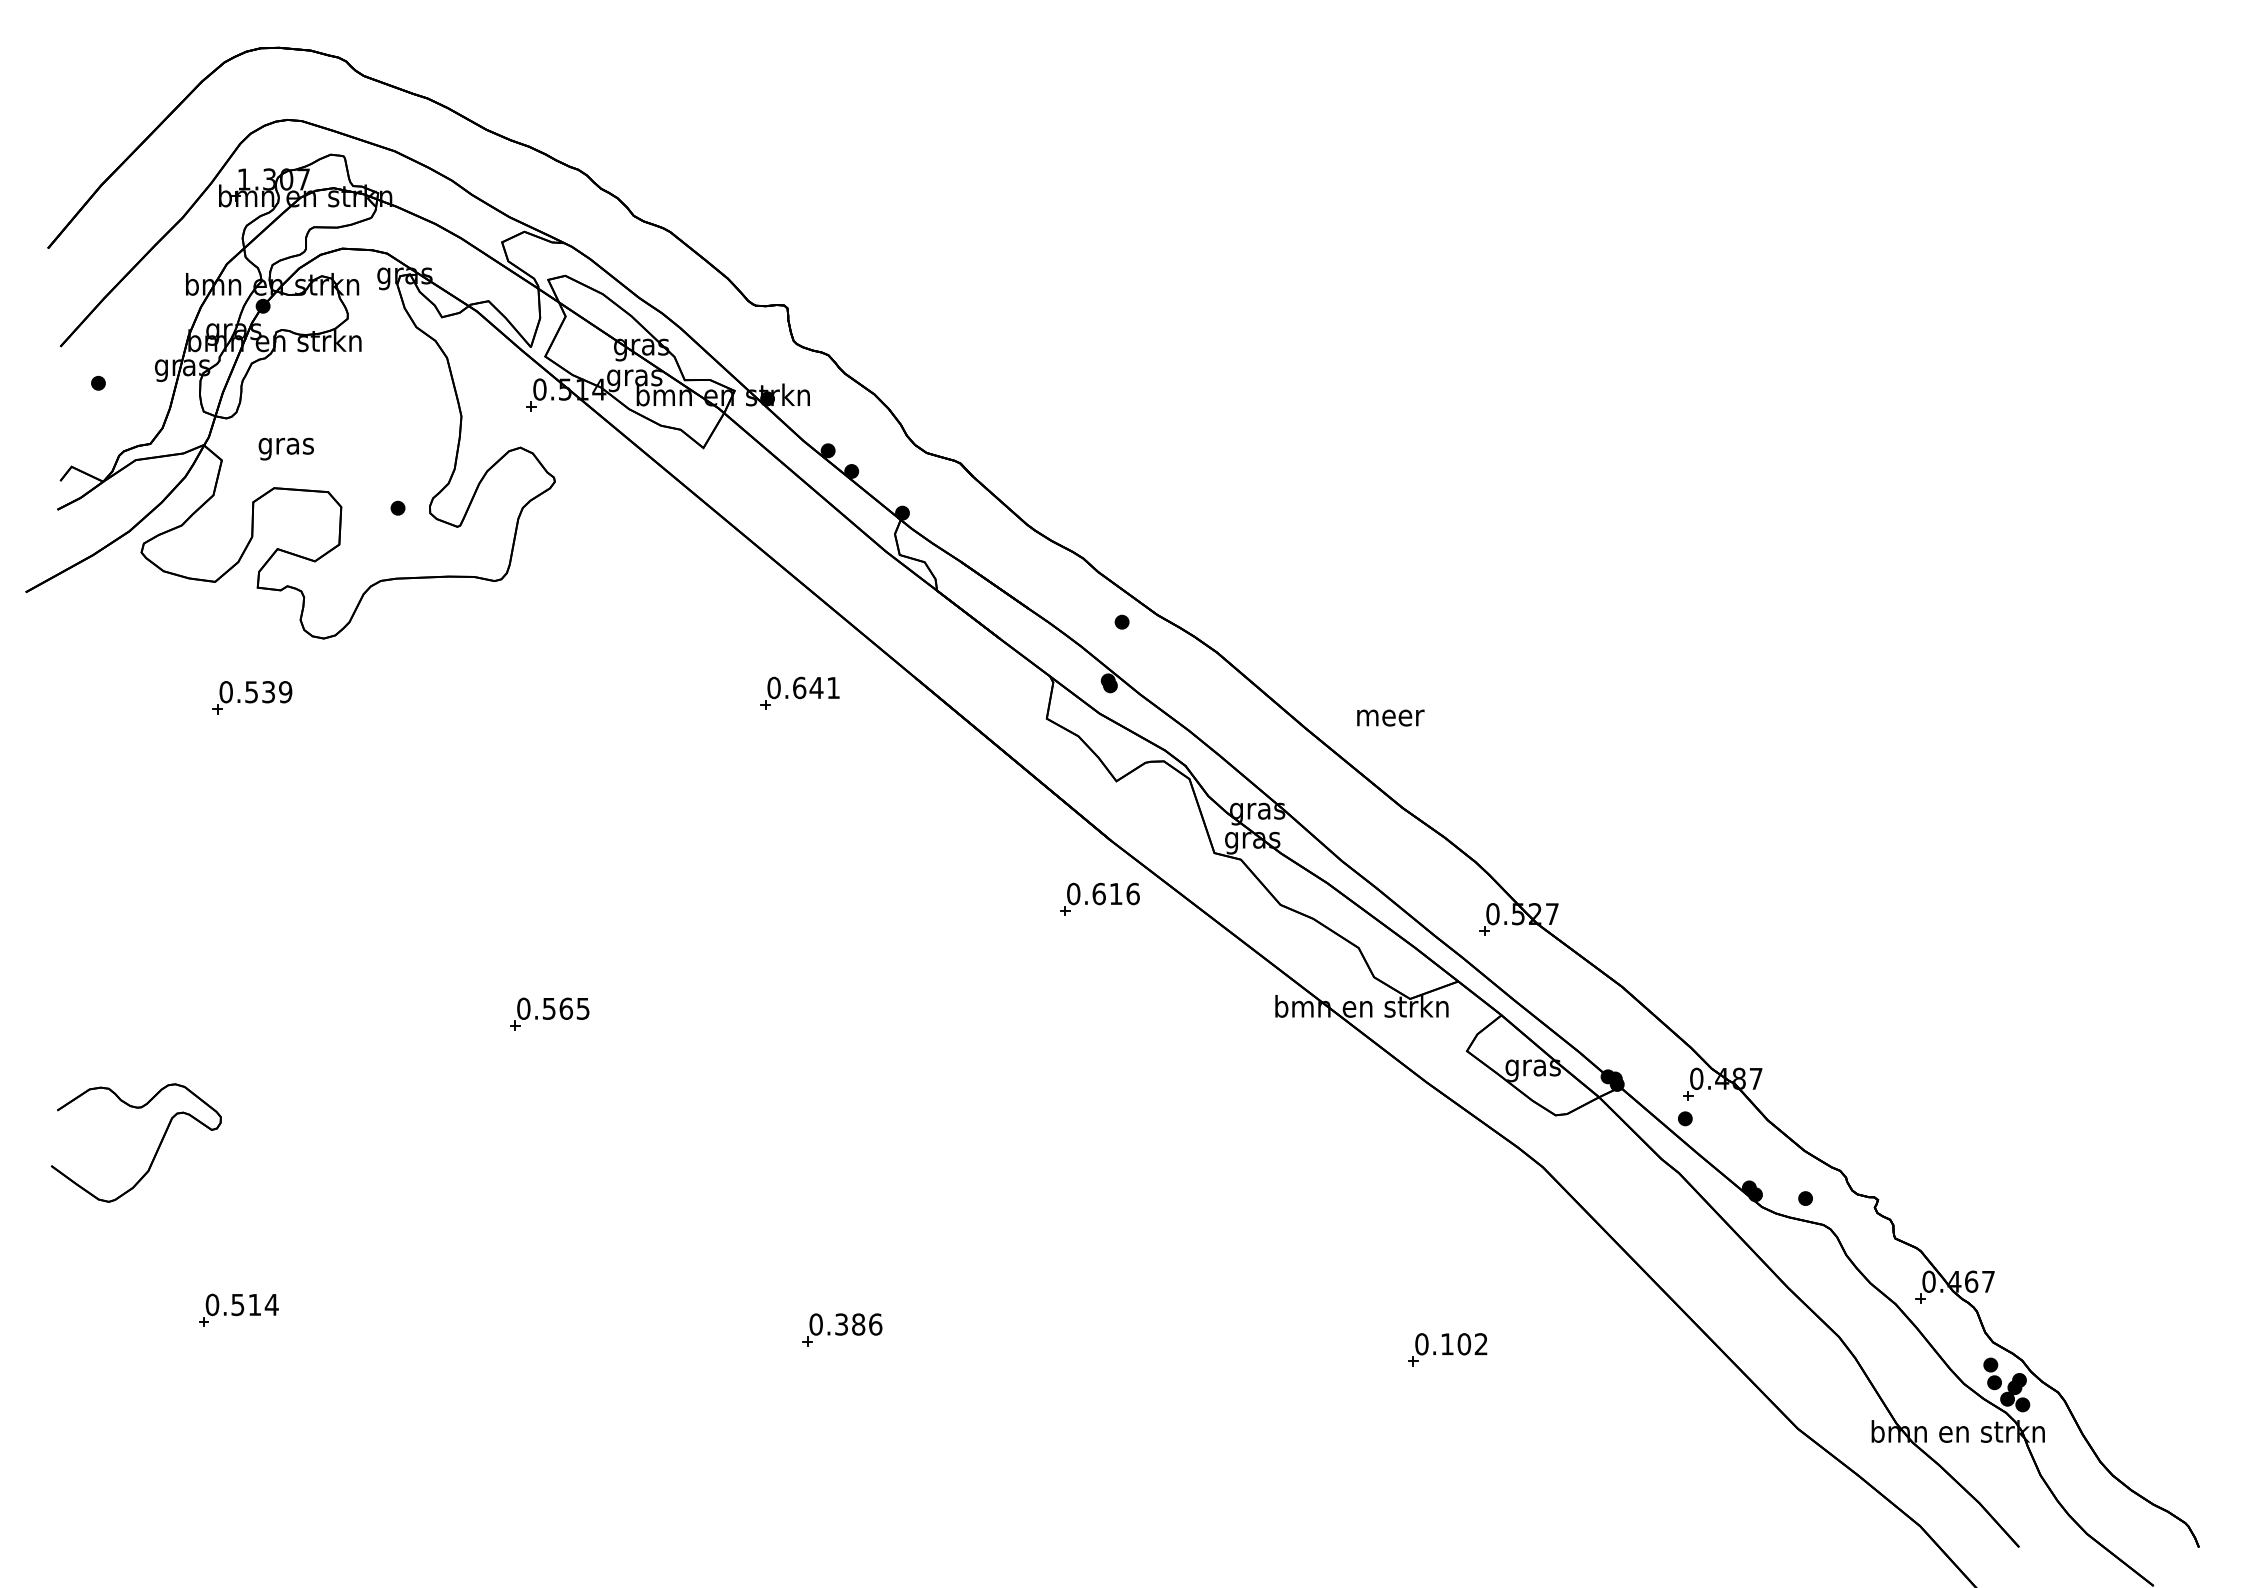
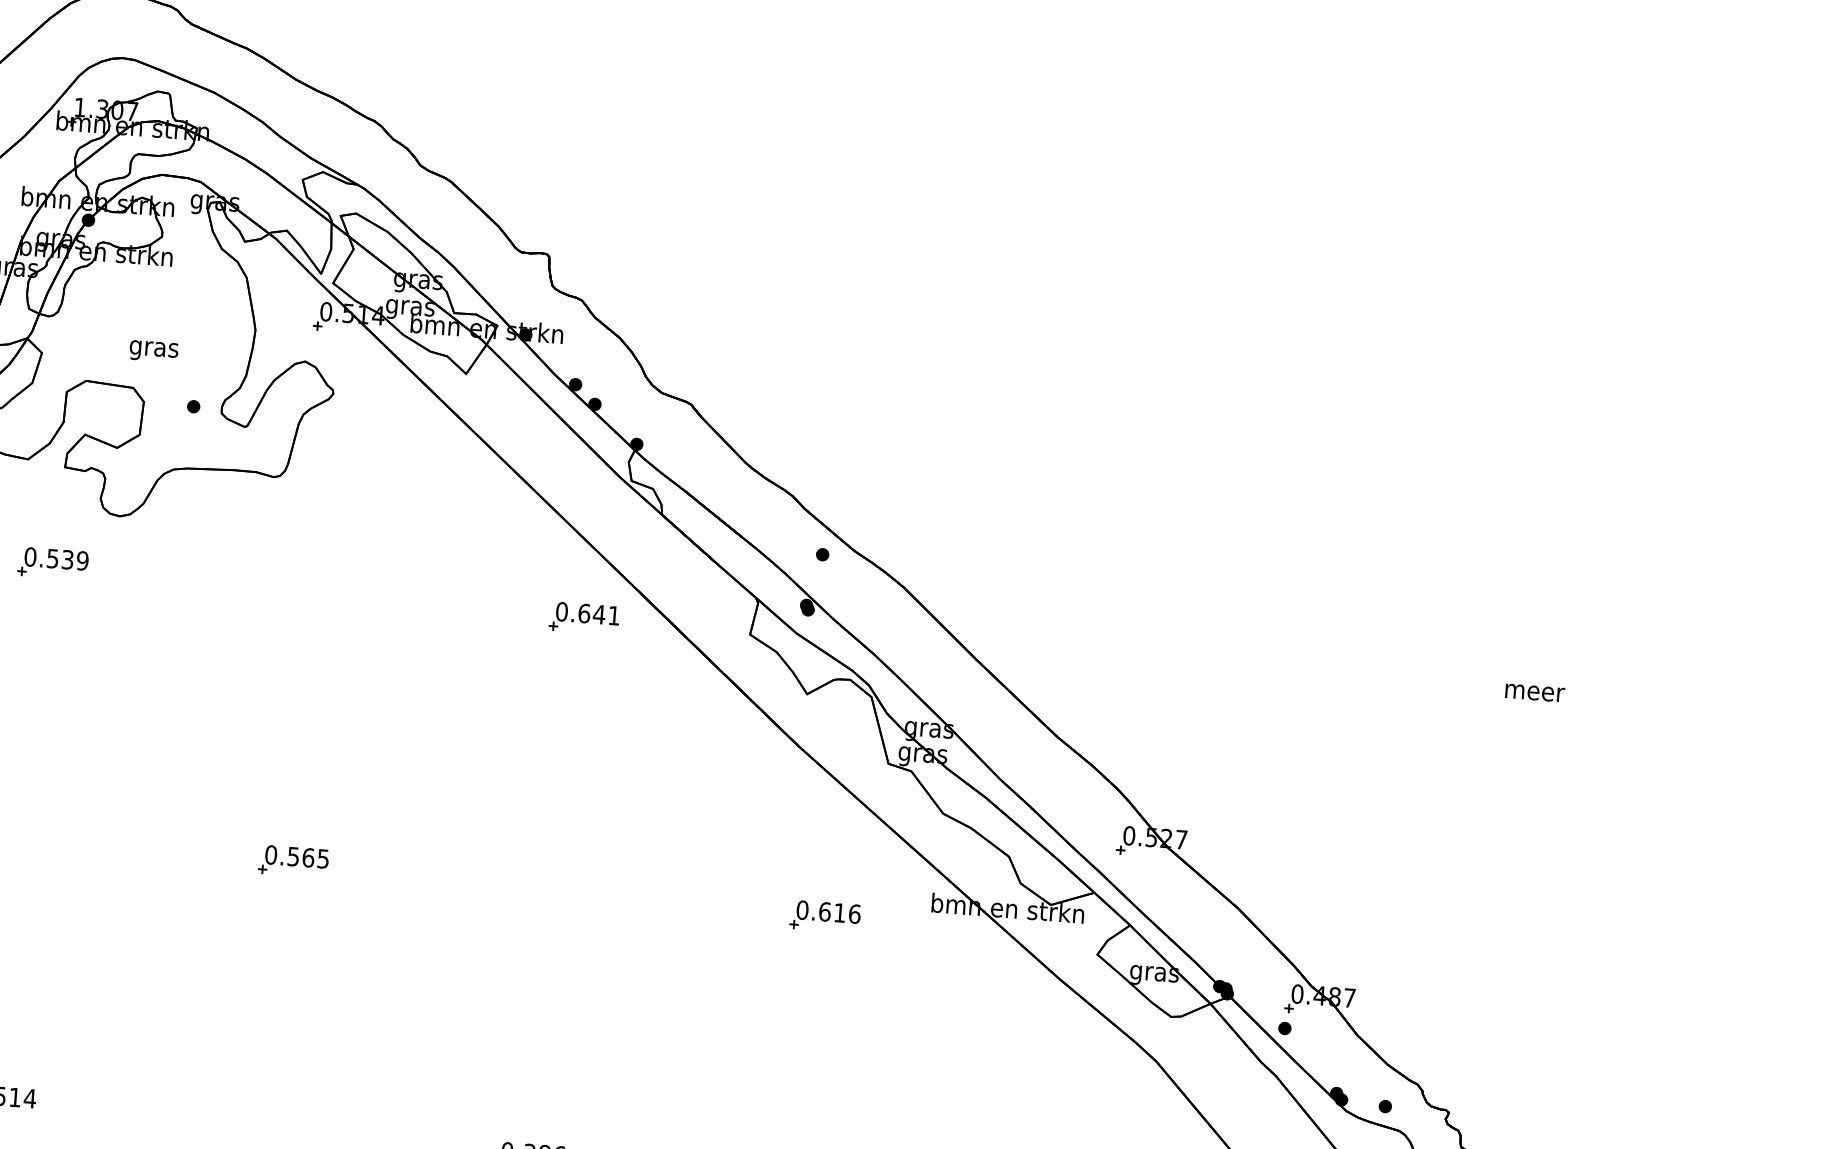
text: (285, 448) -> (153, 350), moved
part: (799, 692) -> (584, 617), moved
text: (1390, 717) -> (1534, 692), moved
part: (1099, 898) -> (825, 915), moved

